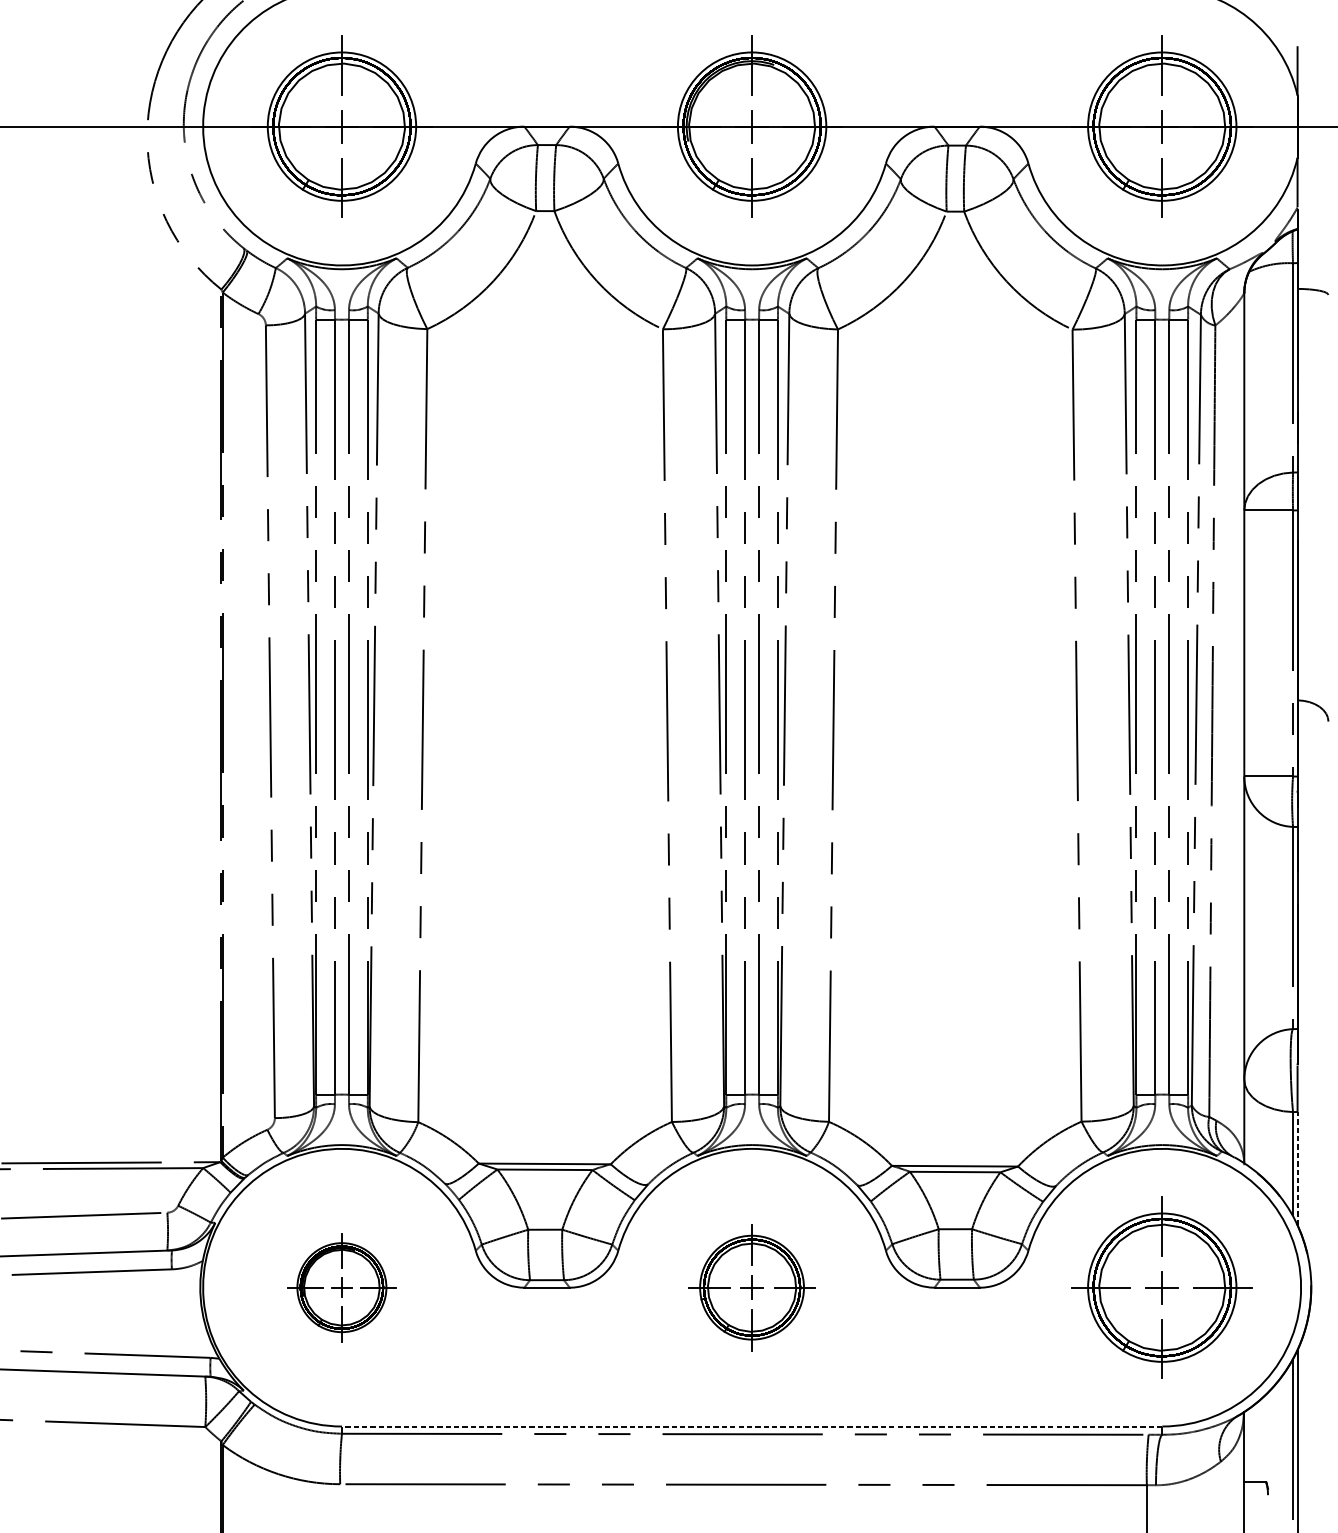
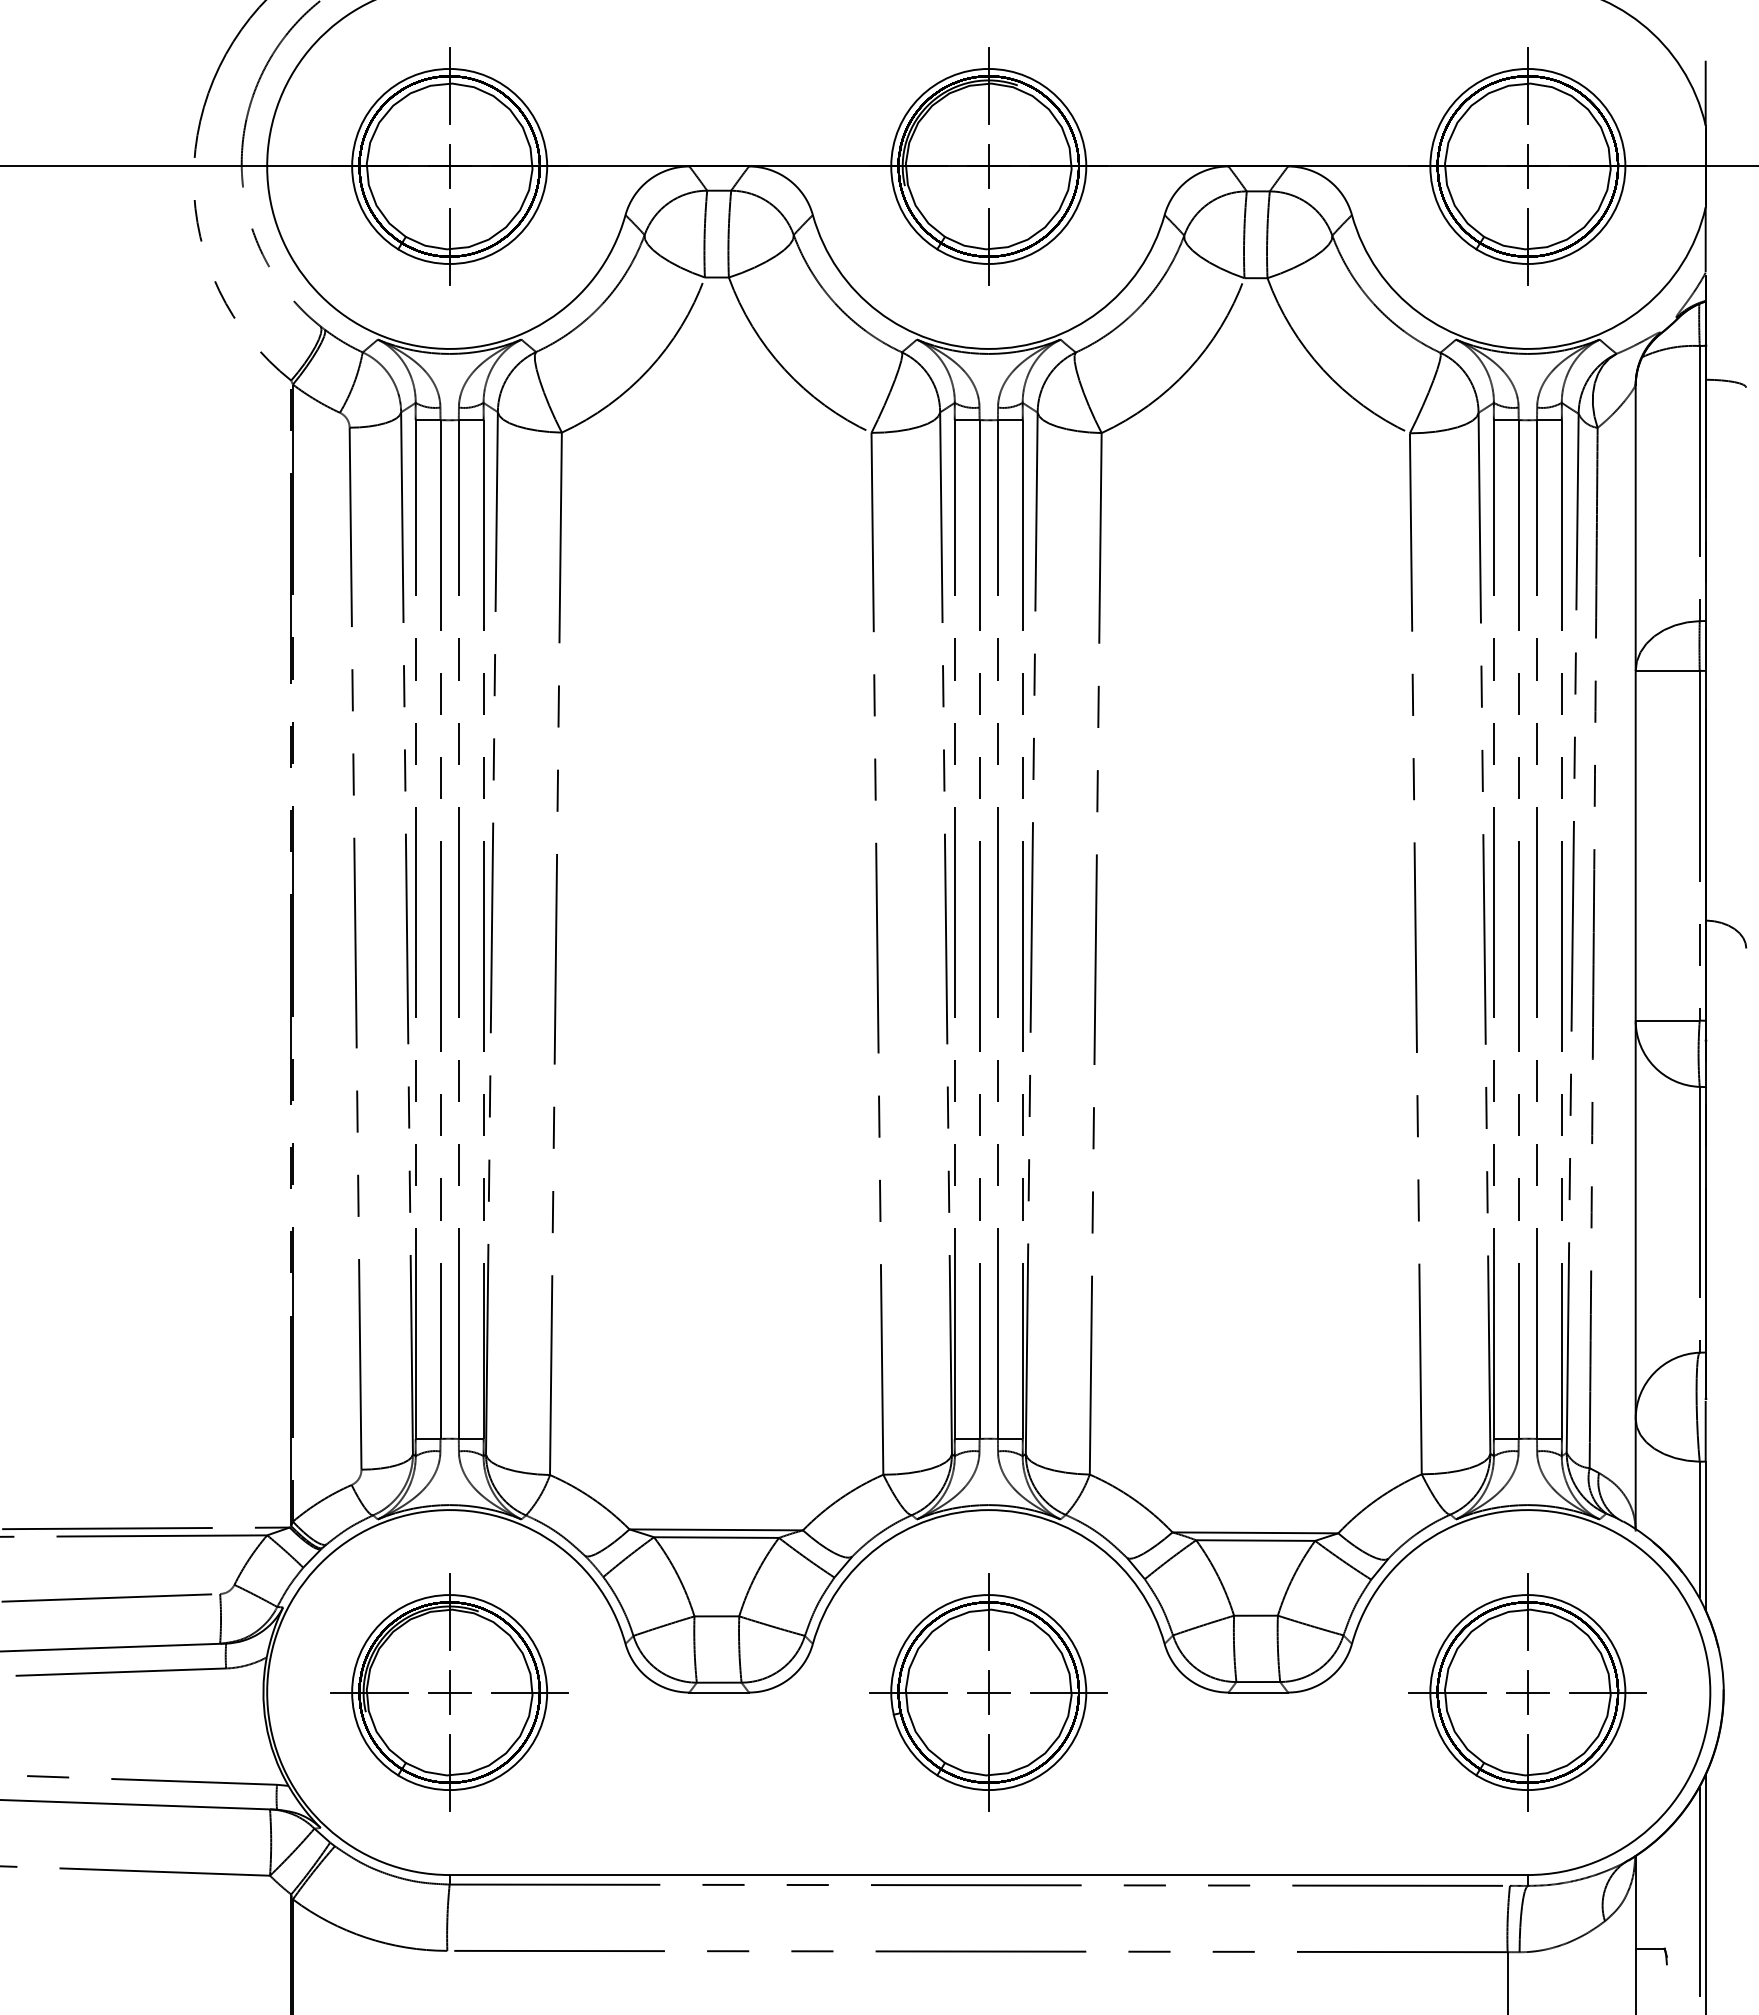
line: (1297, 1168) -> (1705, 1535), dashed -> solid
part: (341, 1287) -> (449, 1692), size x1.67
part: (751, 1287) -> (988, 1692), size x1.43
line: (751, 1426) -> (988, 1875), dashed -> solid

